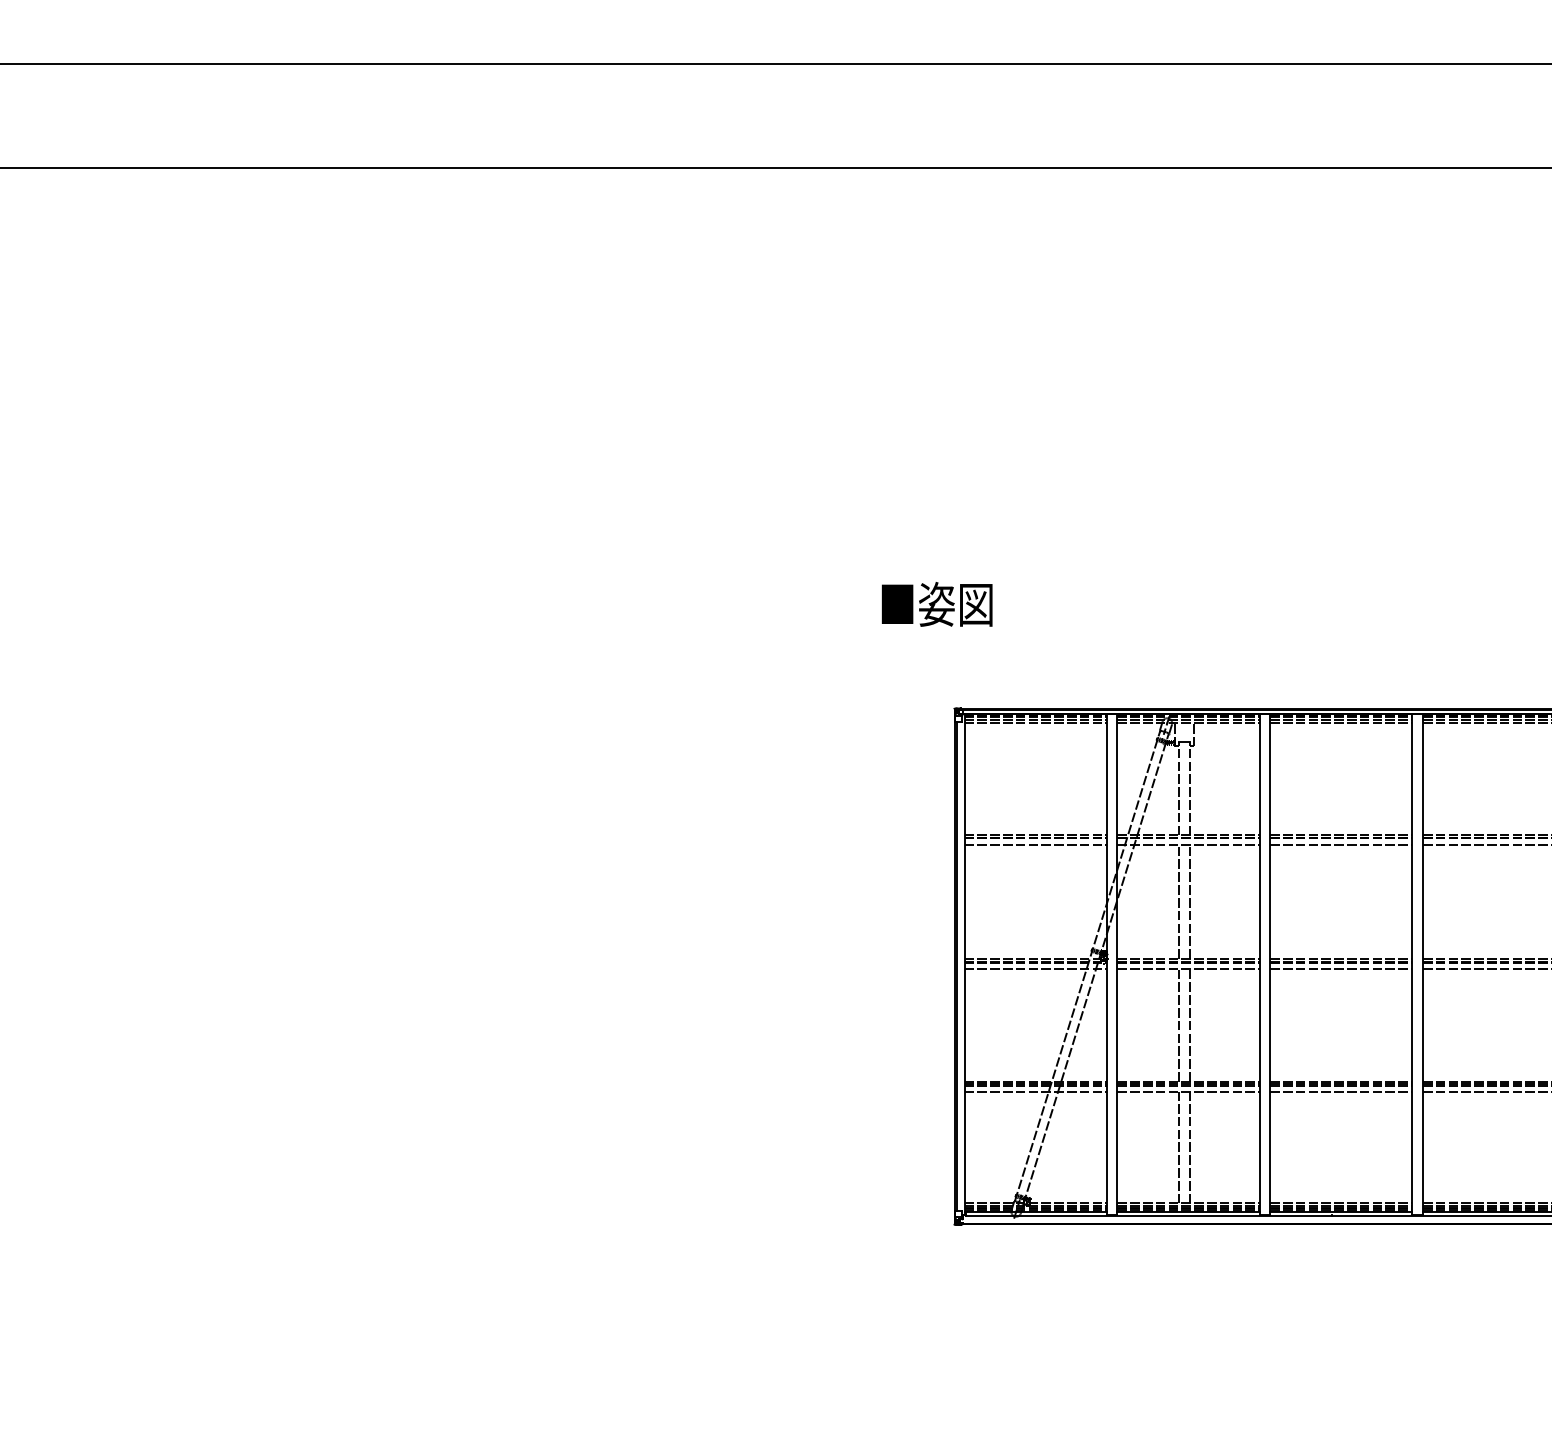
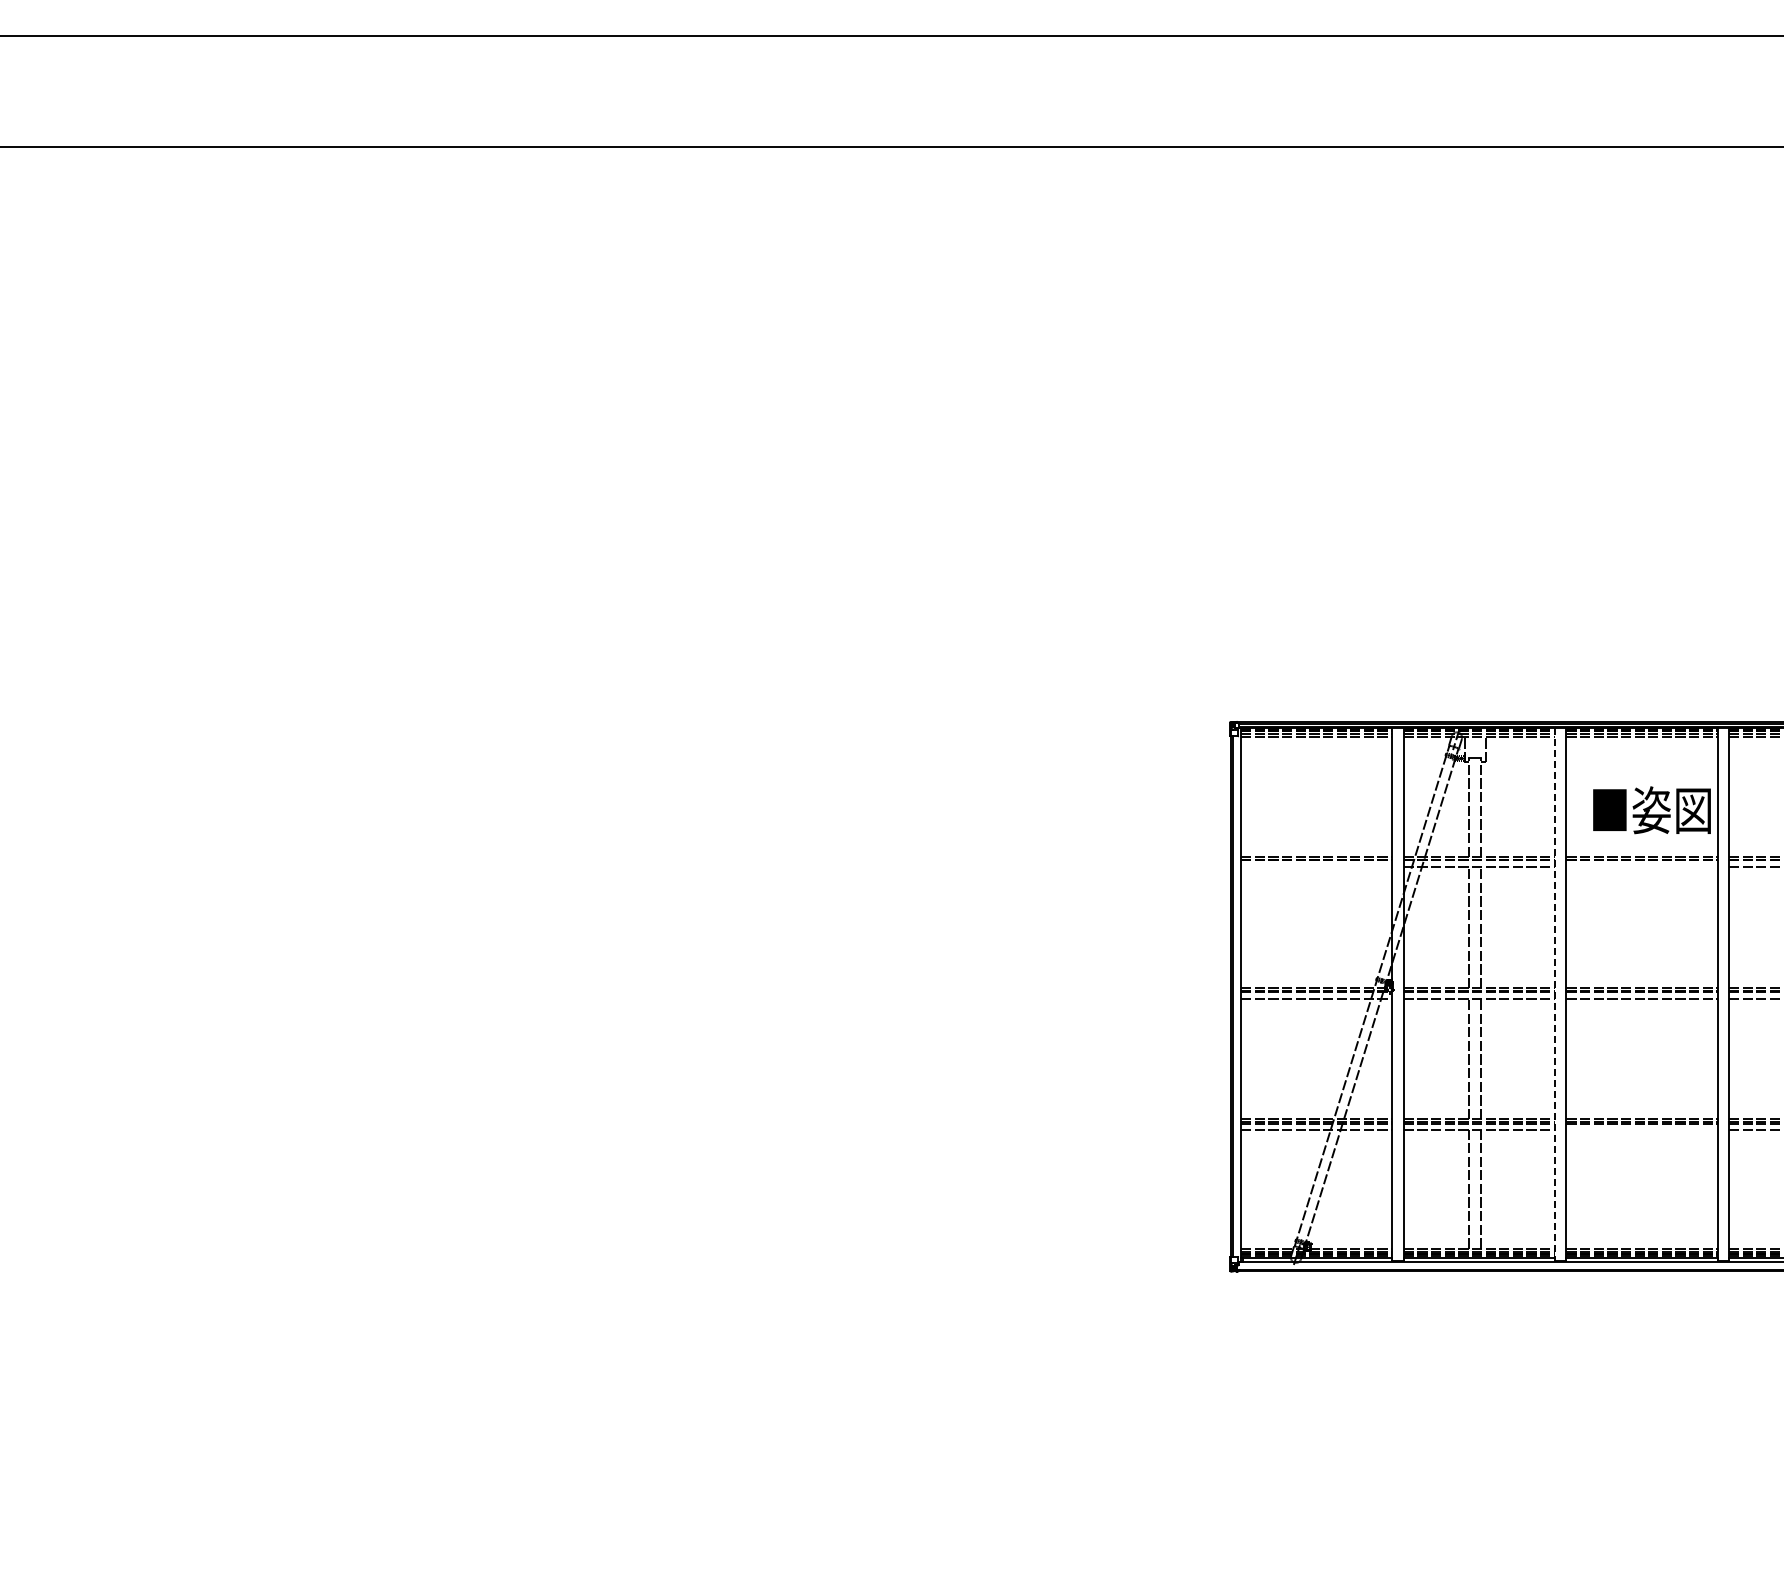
text: (936, 604) -> (1651, 810), moved
line: (1035, 844) -> (1316, 866), removed
line: (1340, 844) -> (1641, 866), removed
line: (1259, 964) -> (1555, 994), solid -> dashed
line: (1340, 1092) -> (1641, 1130), removed

